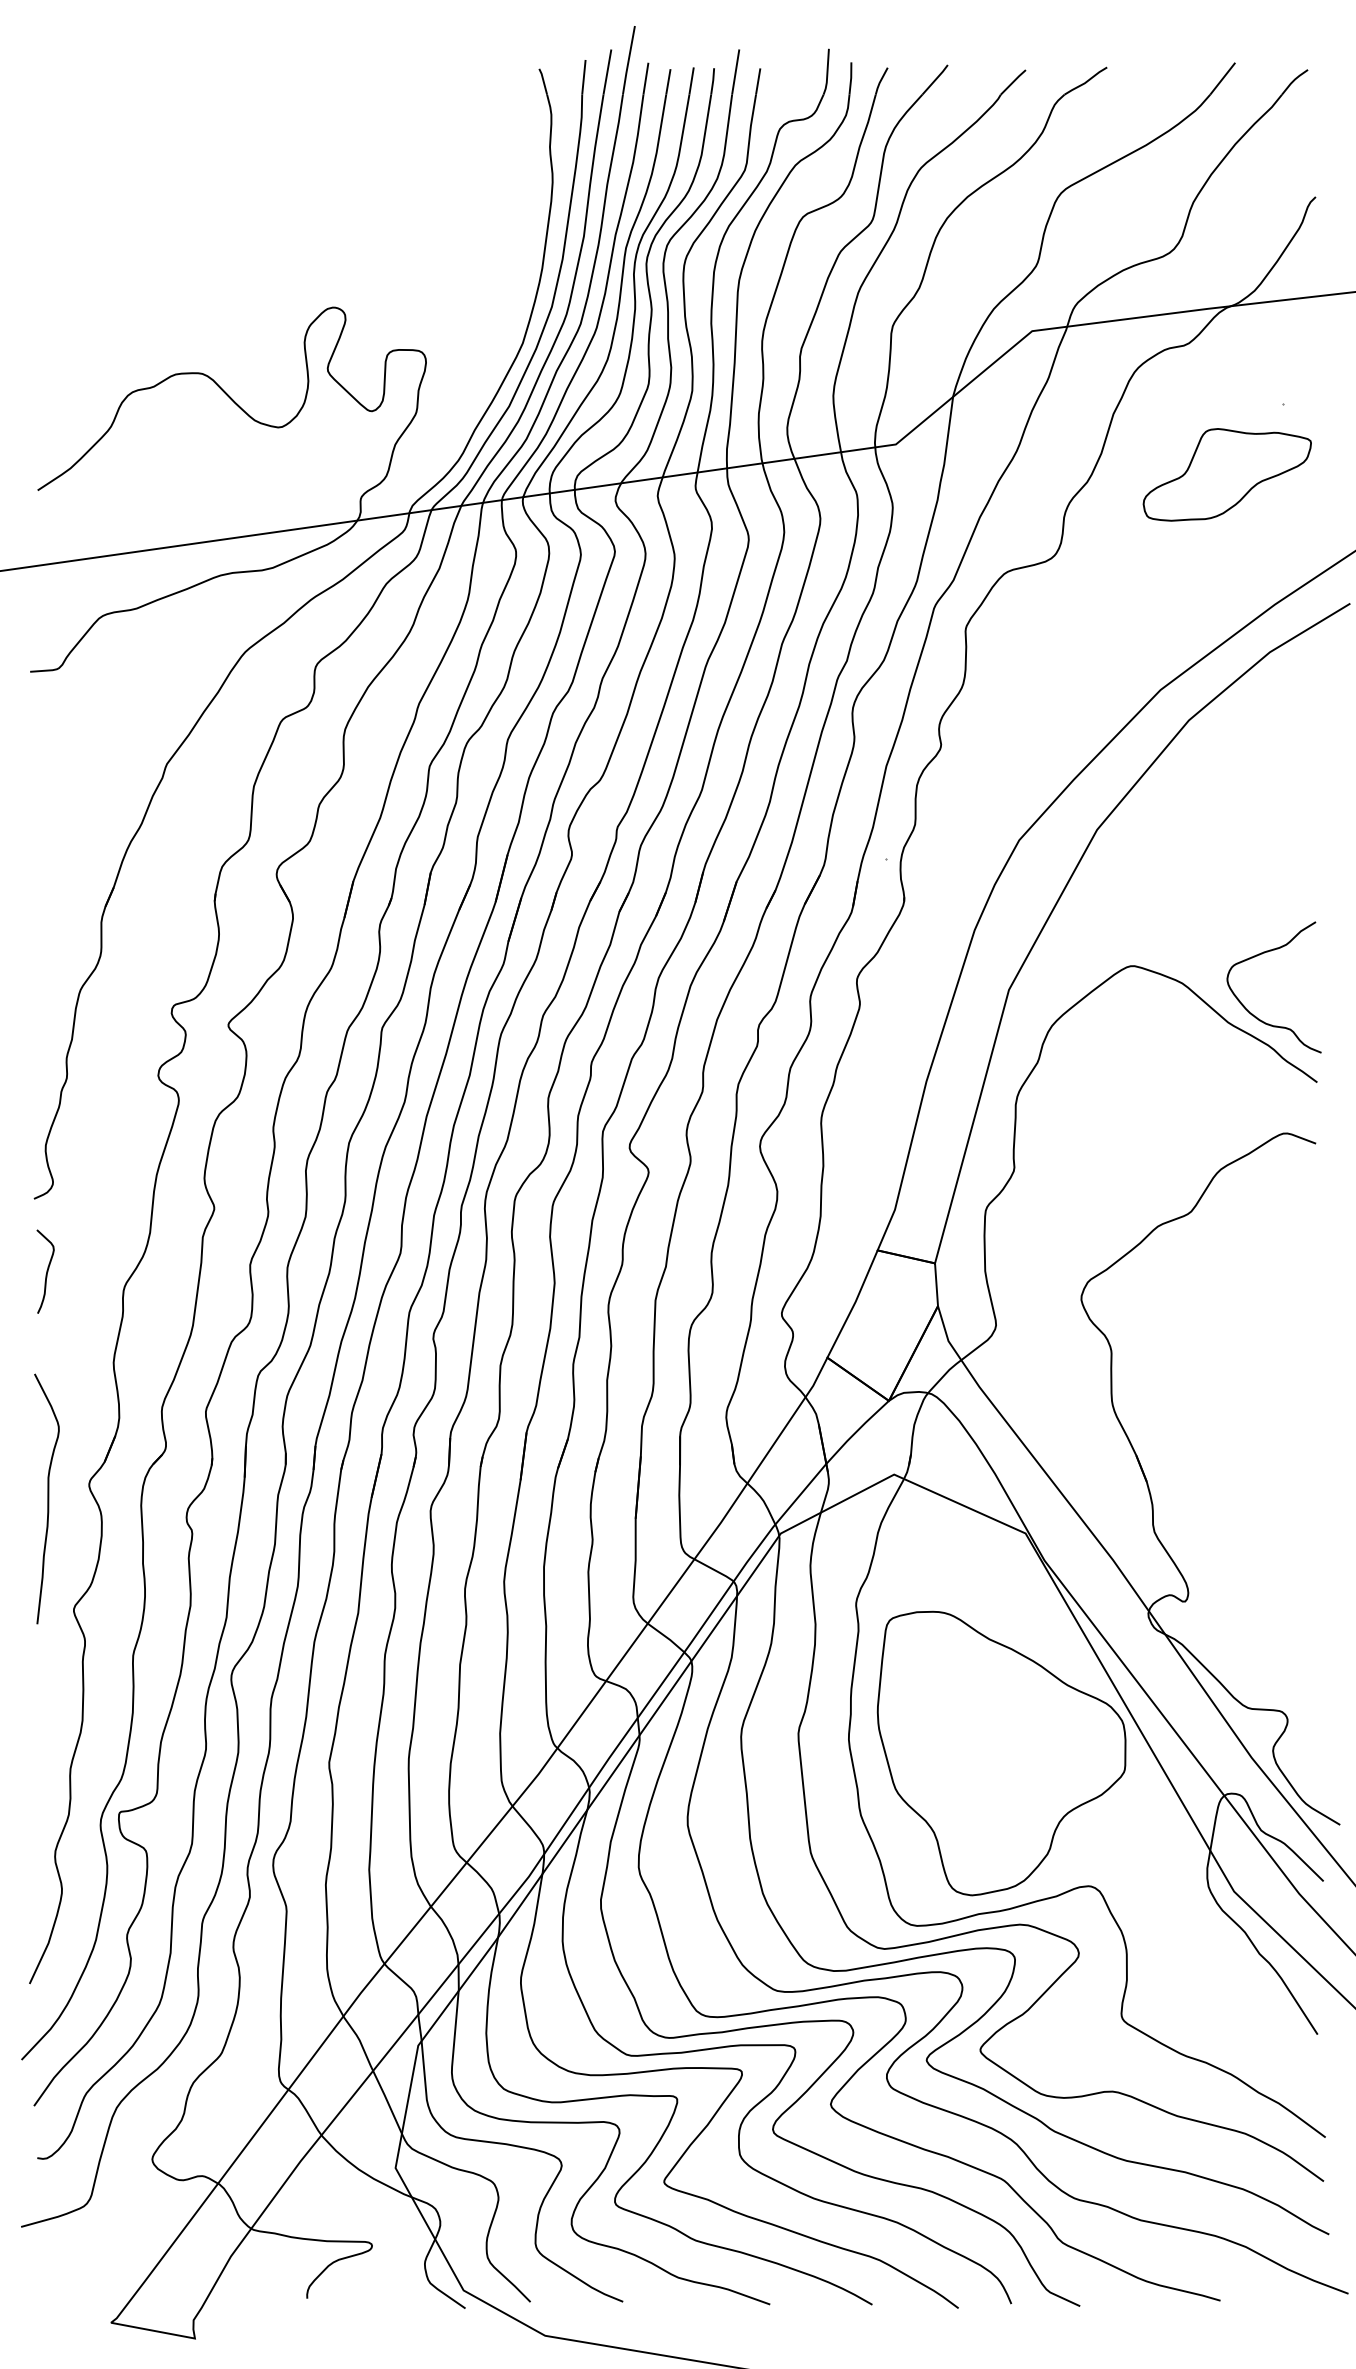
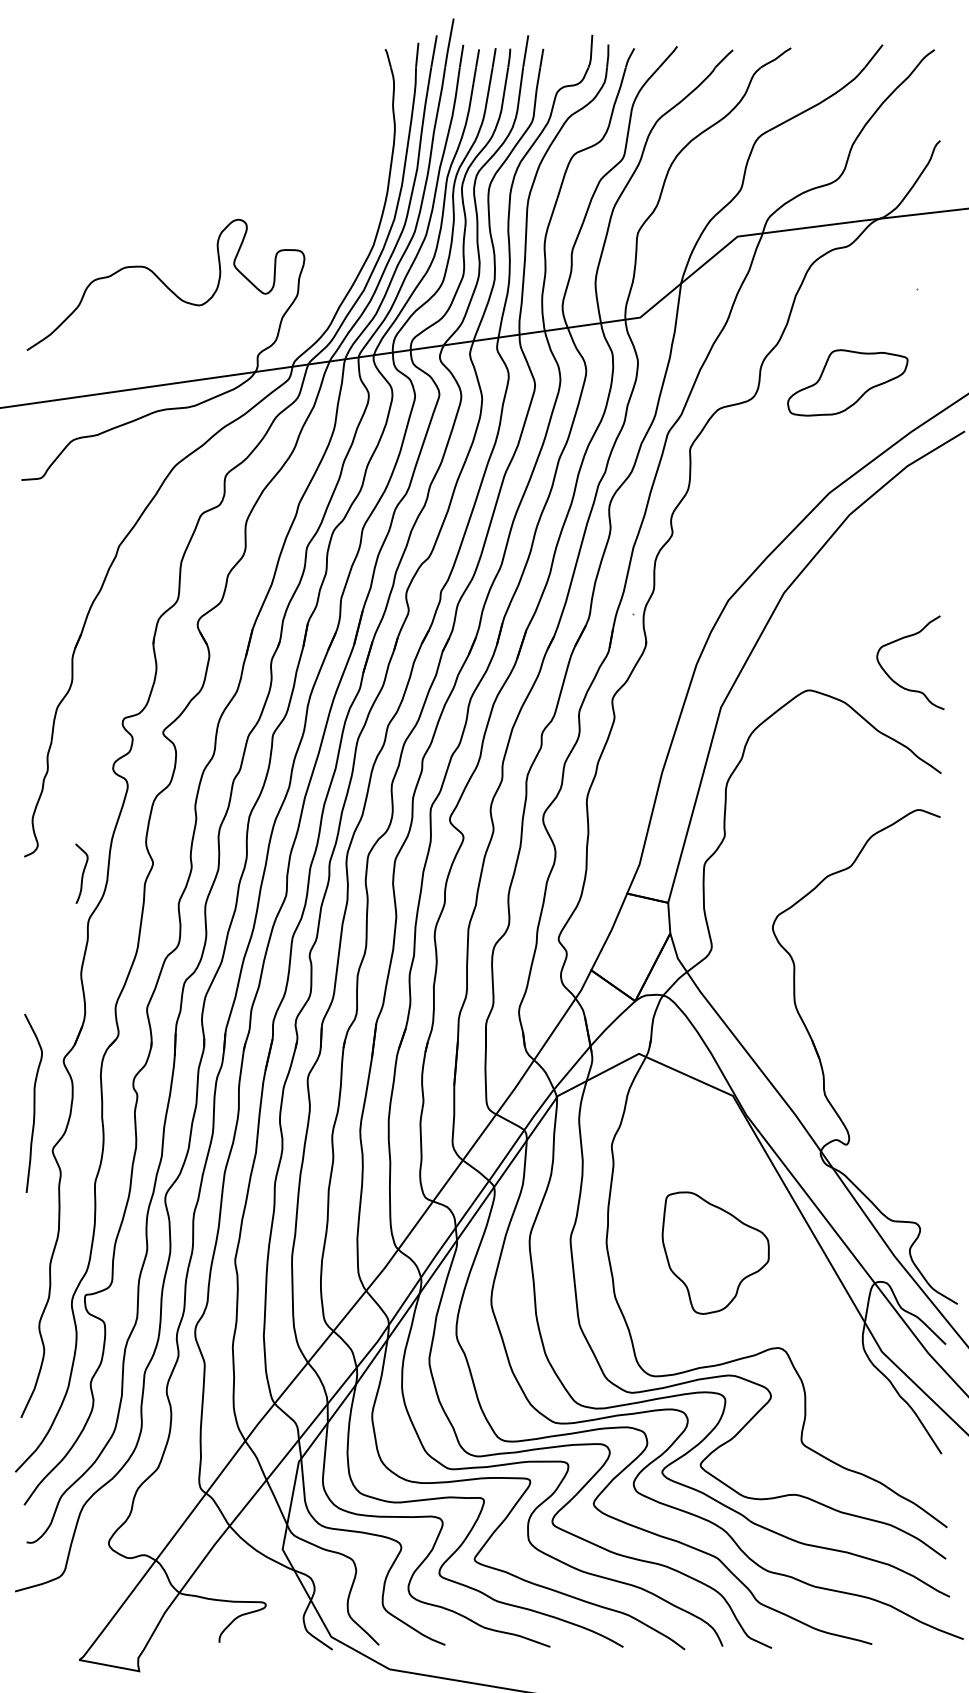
part: (1226, 474) -> (847, 382), moved
curve: (1255, 1015) -> (897, 682), moved
curve: (46, 1271) -> (82, 873), moved
curve: (47, 1498) -> (33, 1103), moved
part: (1001, 1753) -> (715, 1253), size x0.6

